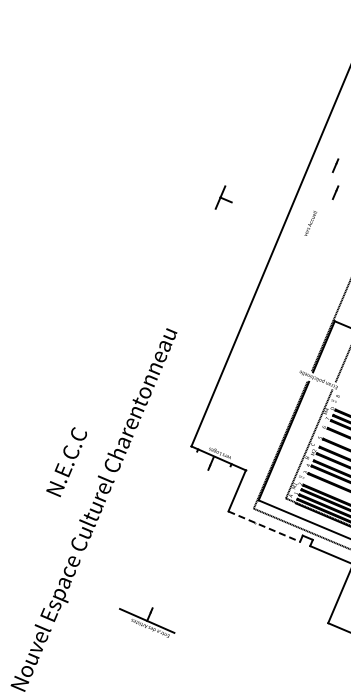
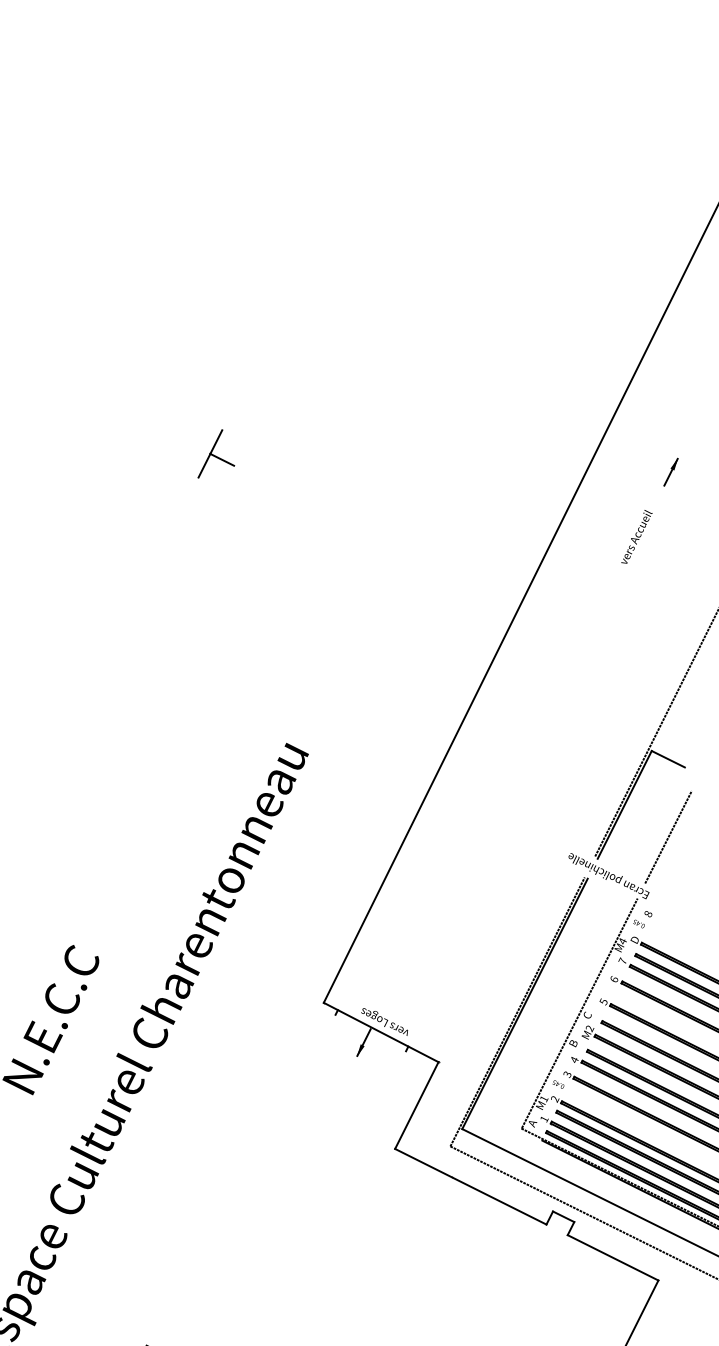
line: (335, 165) -> (674, 413), removed
part: (223, 197) -> (216, 454), moved
text: (310, 222) -> (636, 534), moved
line: (264, 526) -> (471, 1186), dashed -> solid

